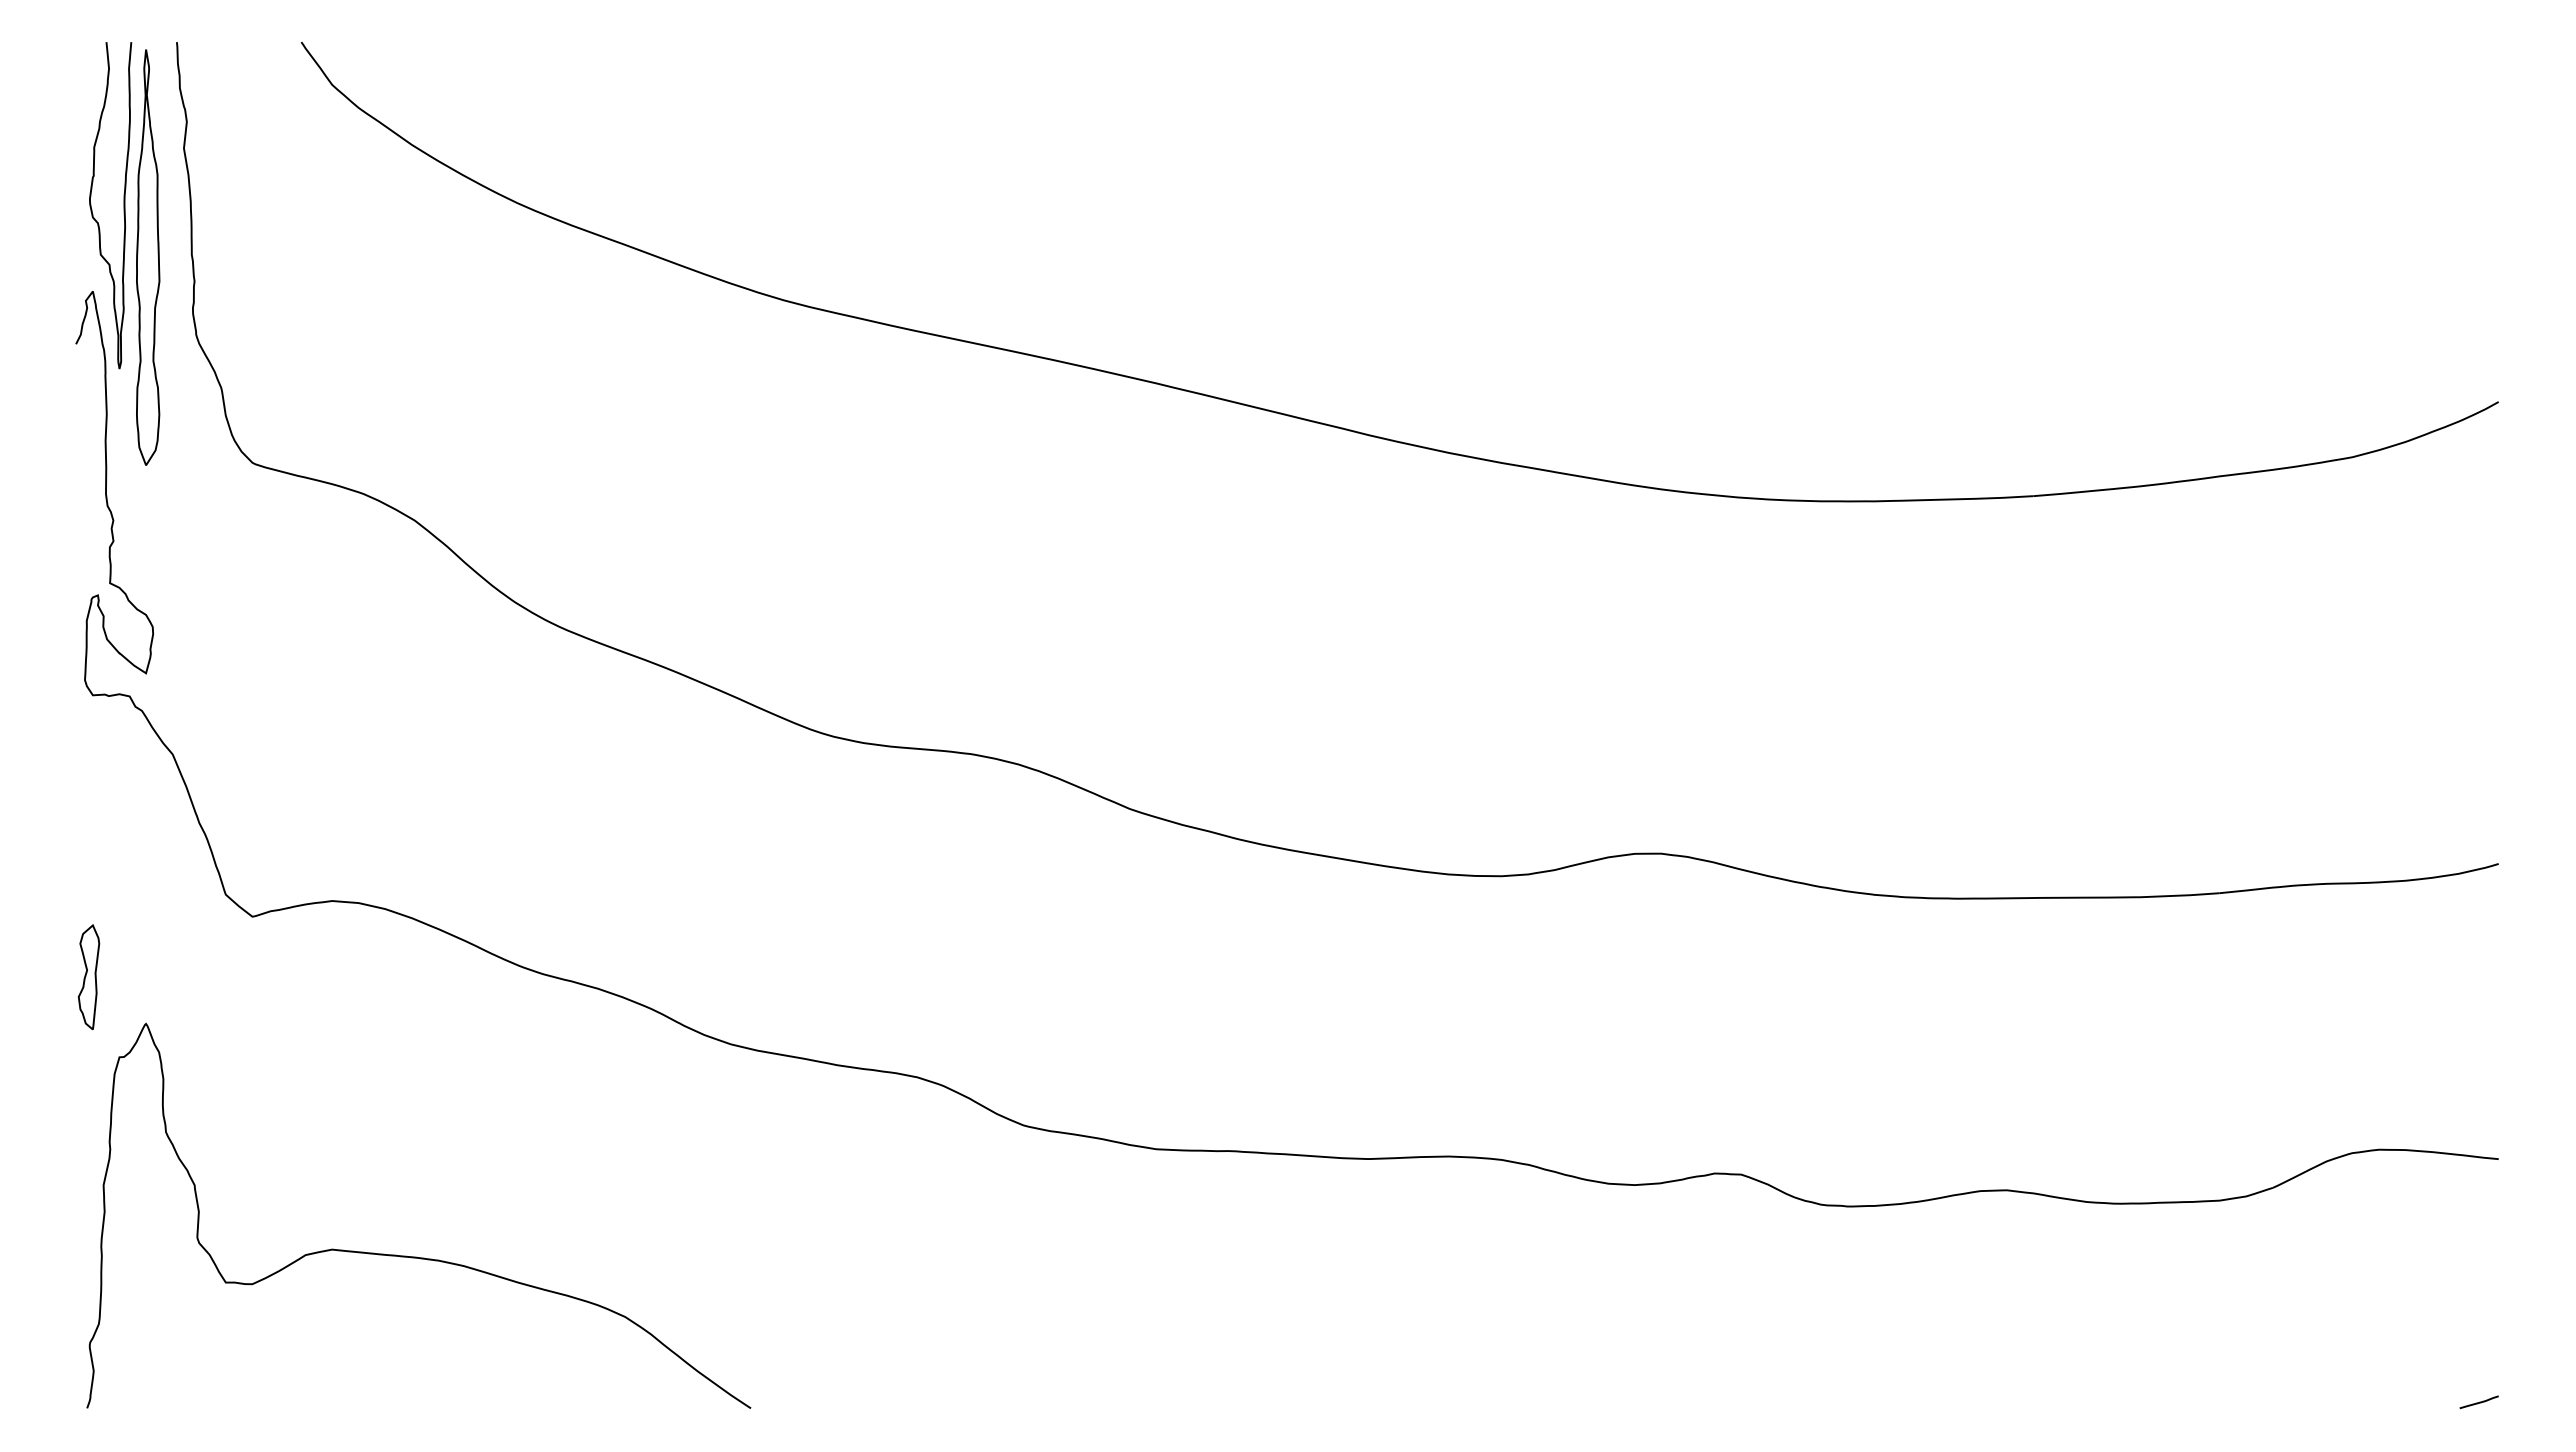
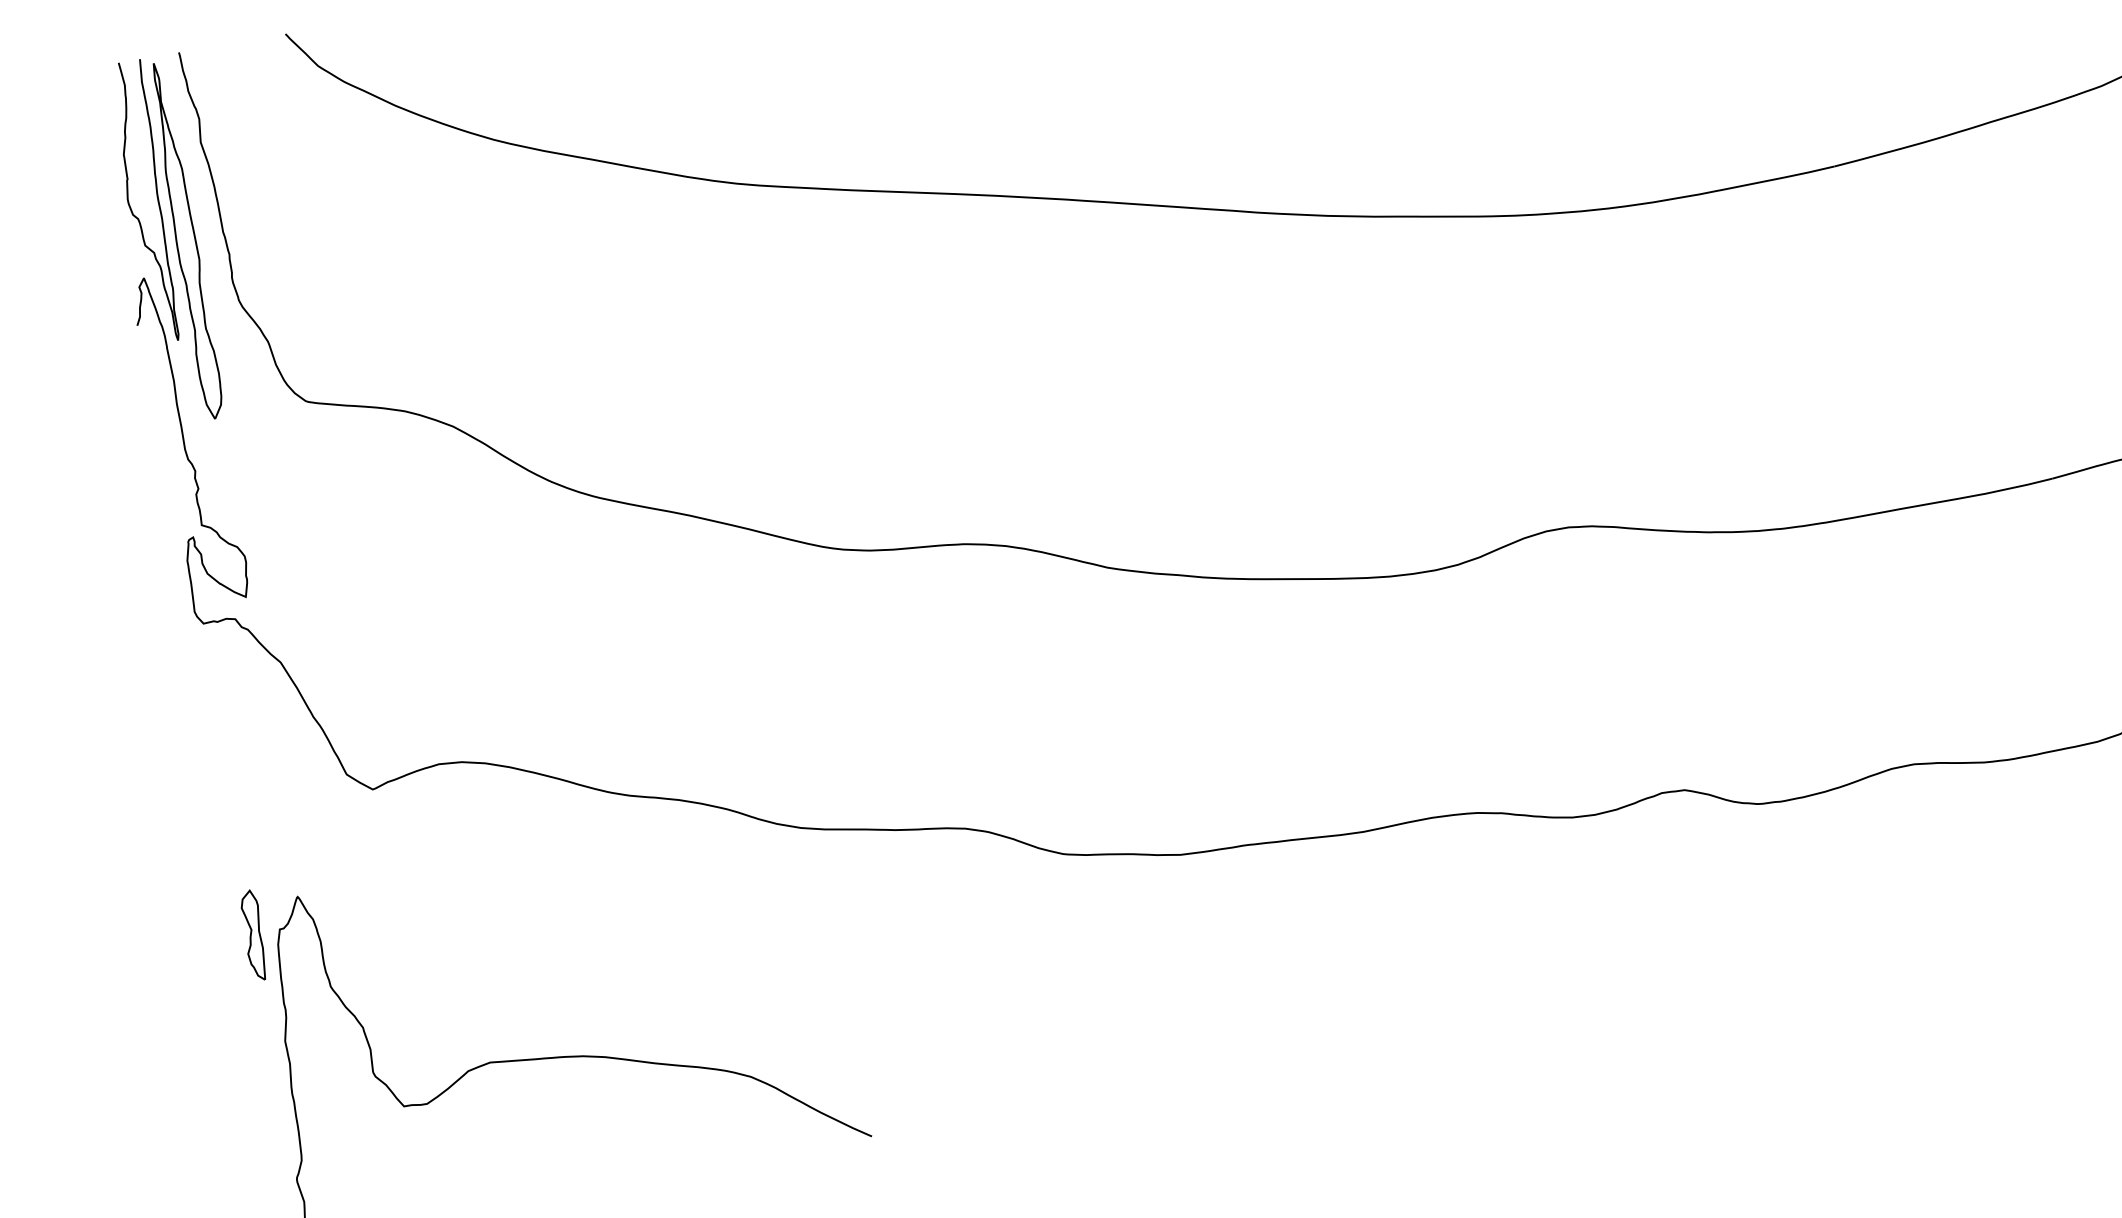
part: (89, 977) -> (254, 935), moved

